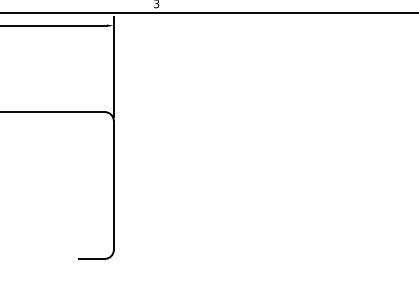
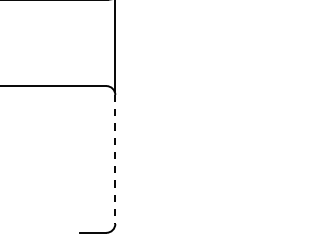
line: (113, 186) -> (114, 160), solid -> dashed

